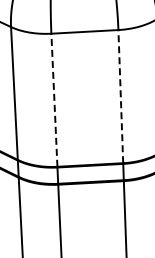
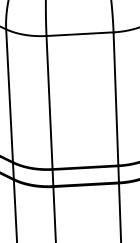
line: (120, 96) -> (115, 98), dashed -> solid
line: (54, 100) -> (49, 102), dashed -> solid

